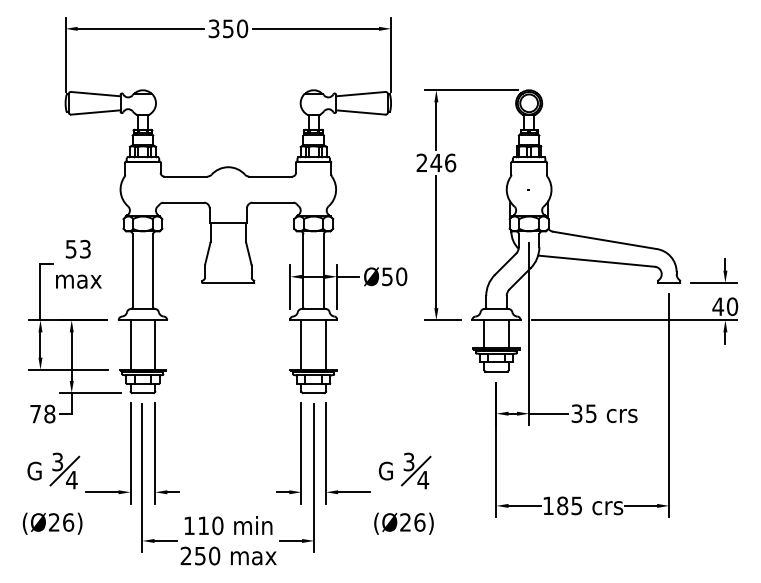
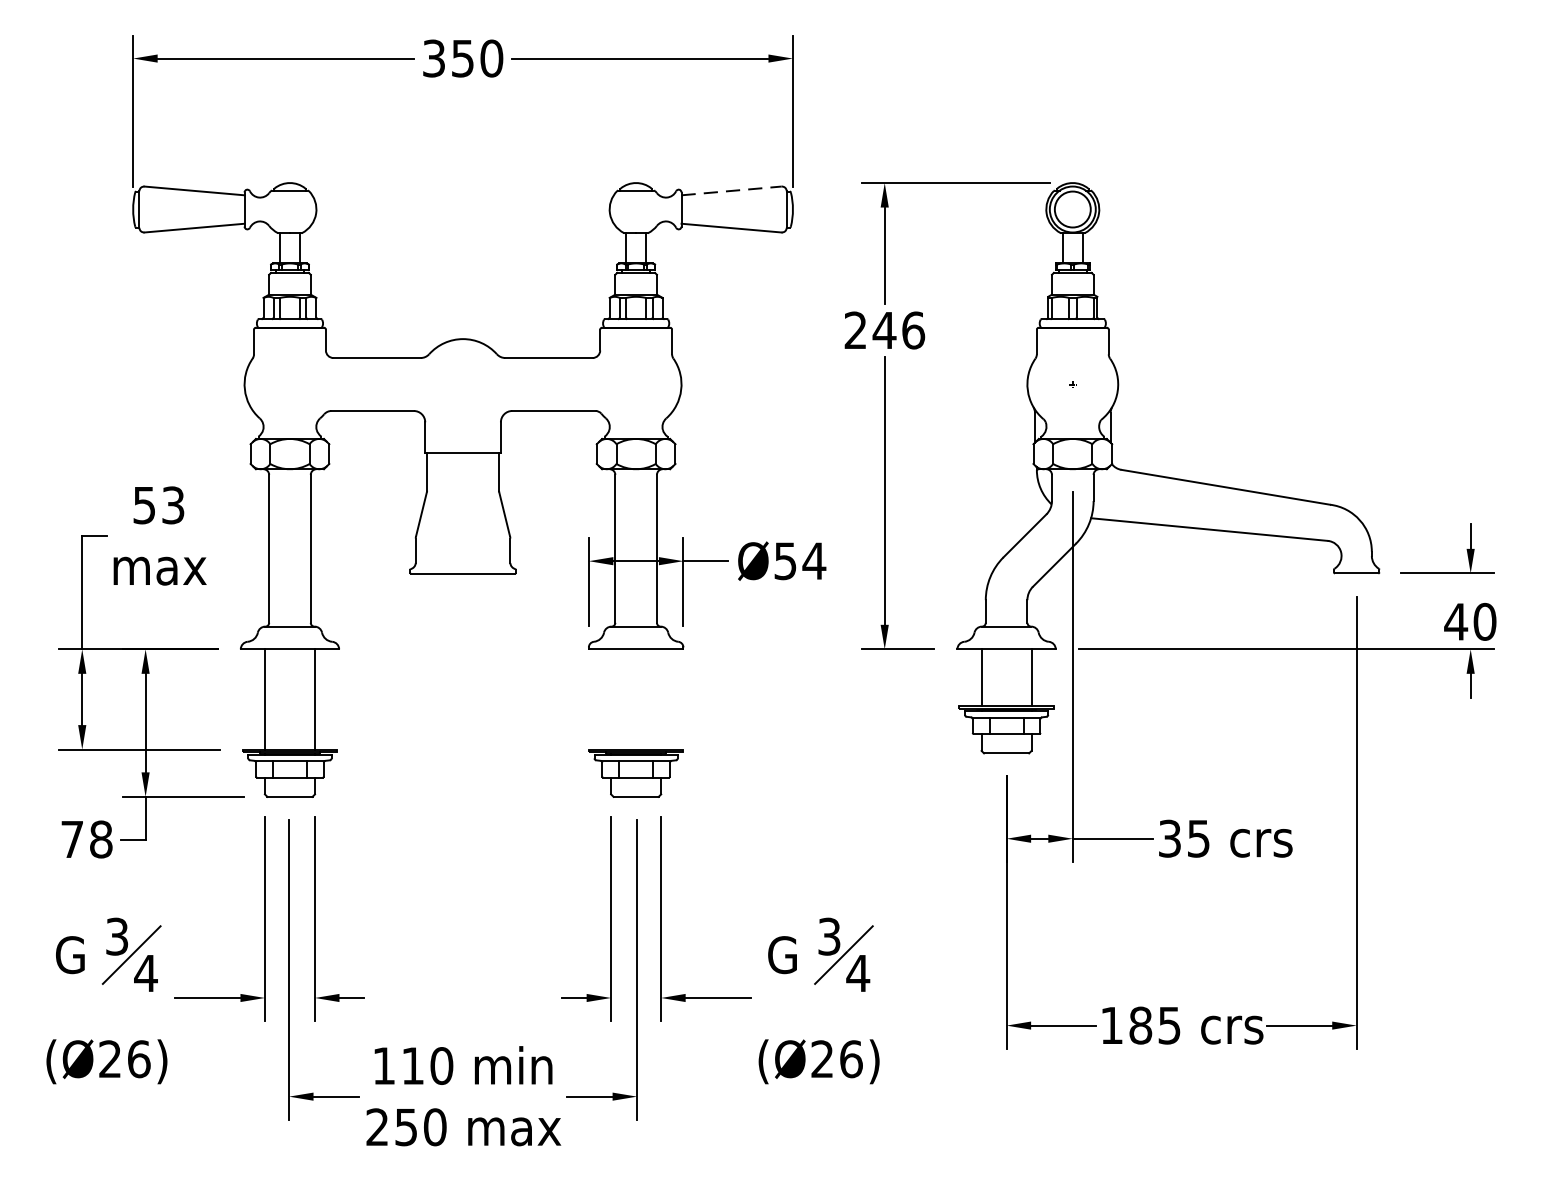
line: (360, 94) -> (730, 191), solid -> dashed
text: (401, 276) -> (814, 560), Ø50 -> Ø54
line: (301, 344) -> (611, 698), removed
line: (326, 344) -> (662, 698), removed

